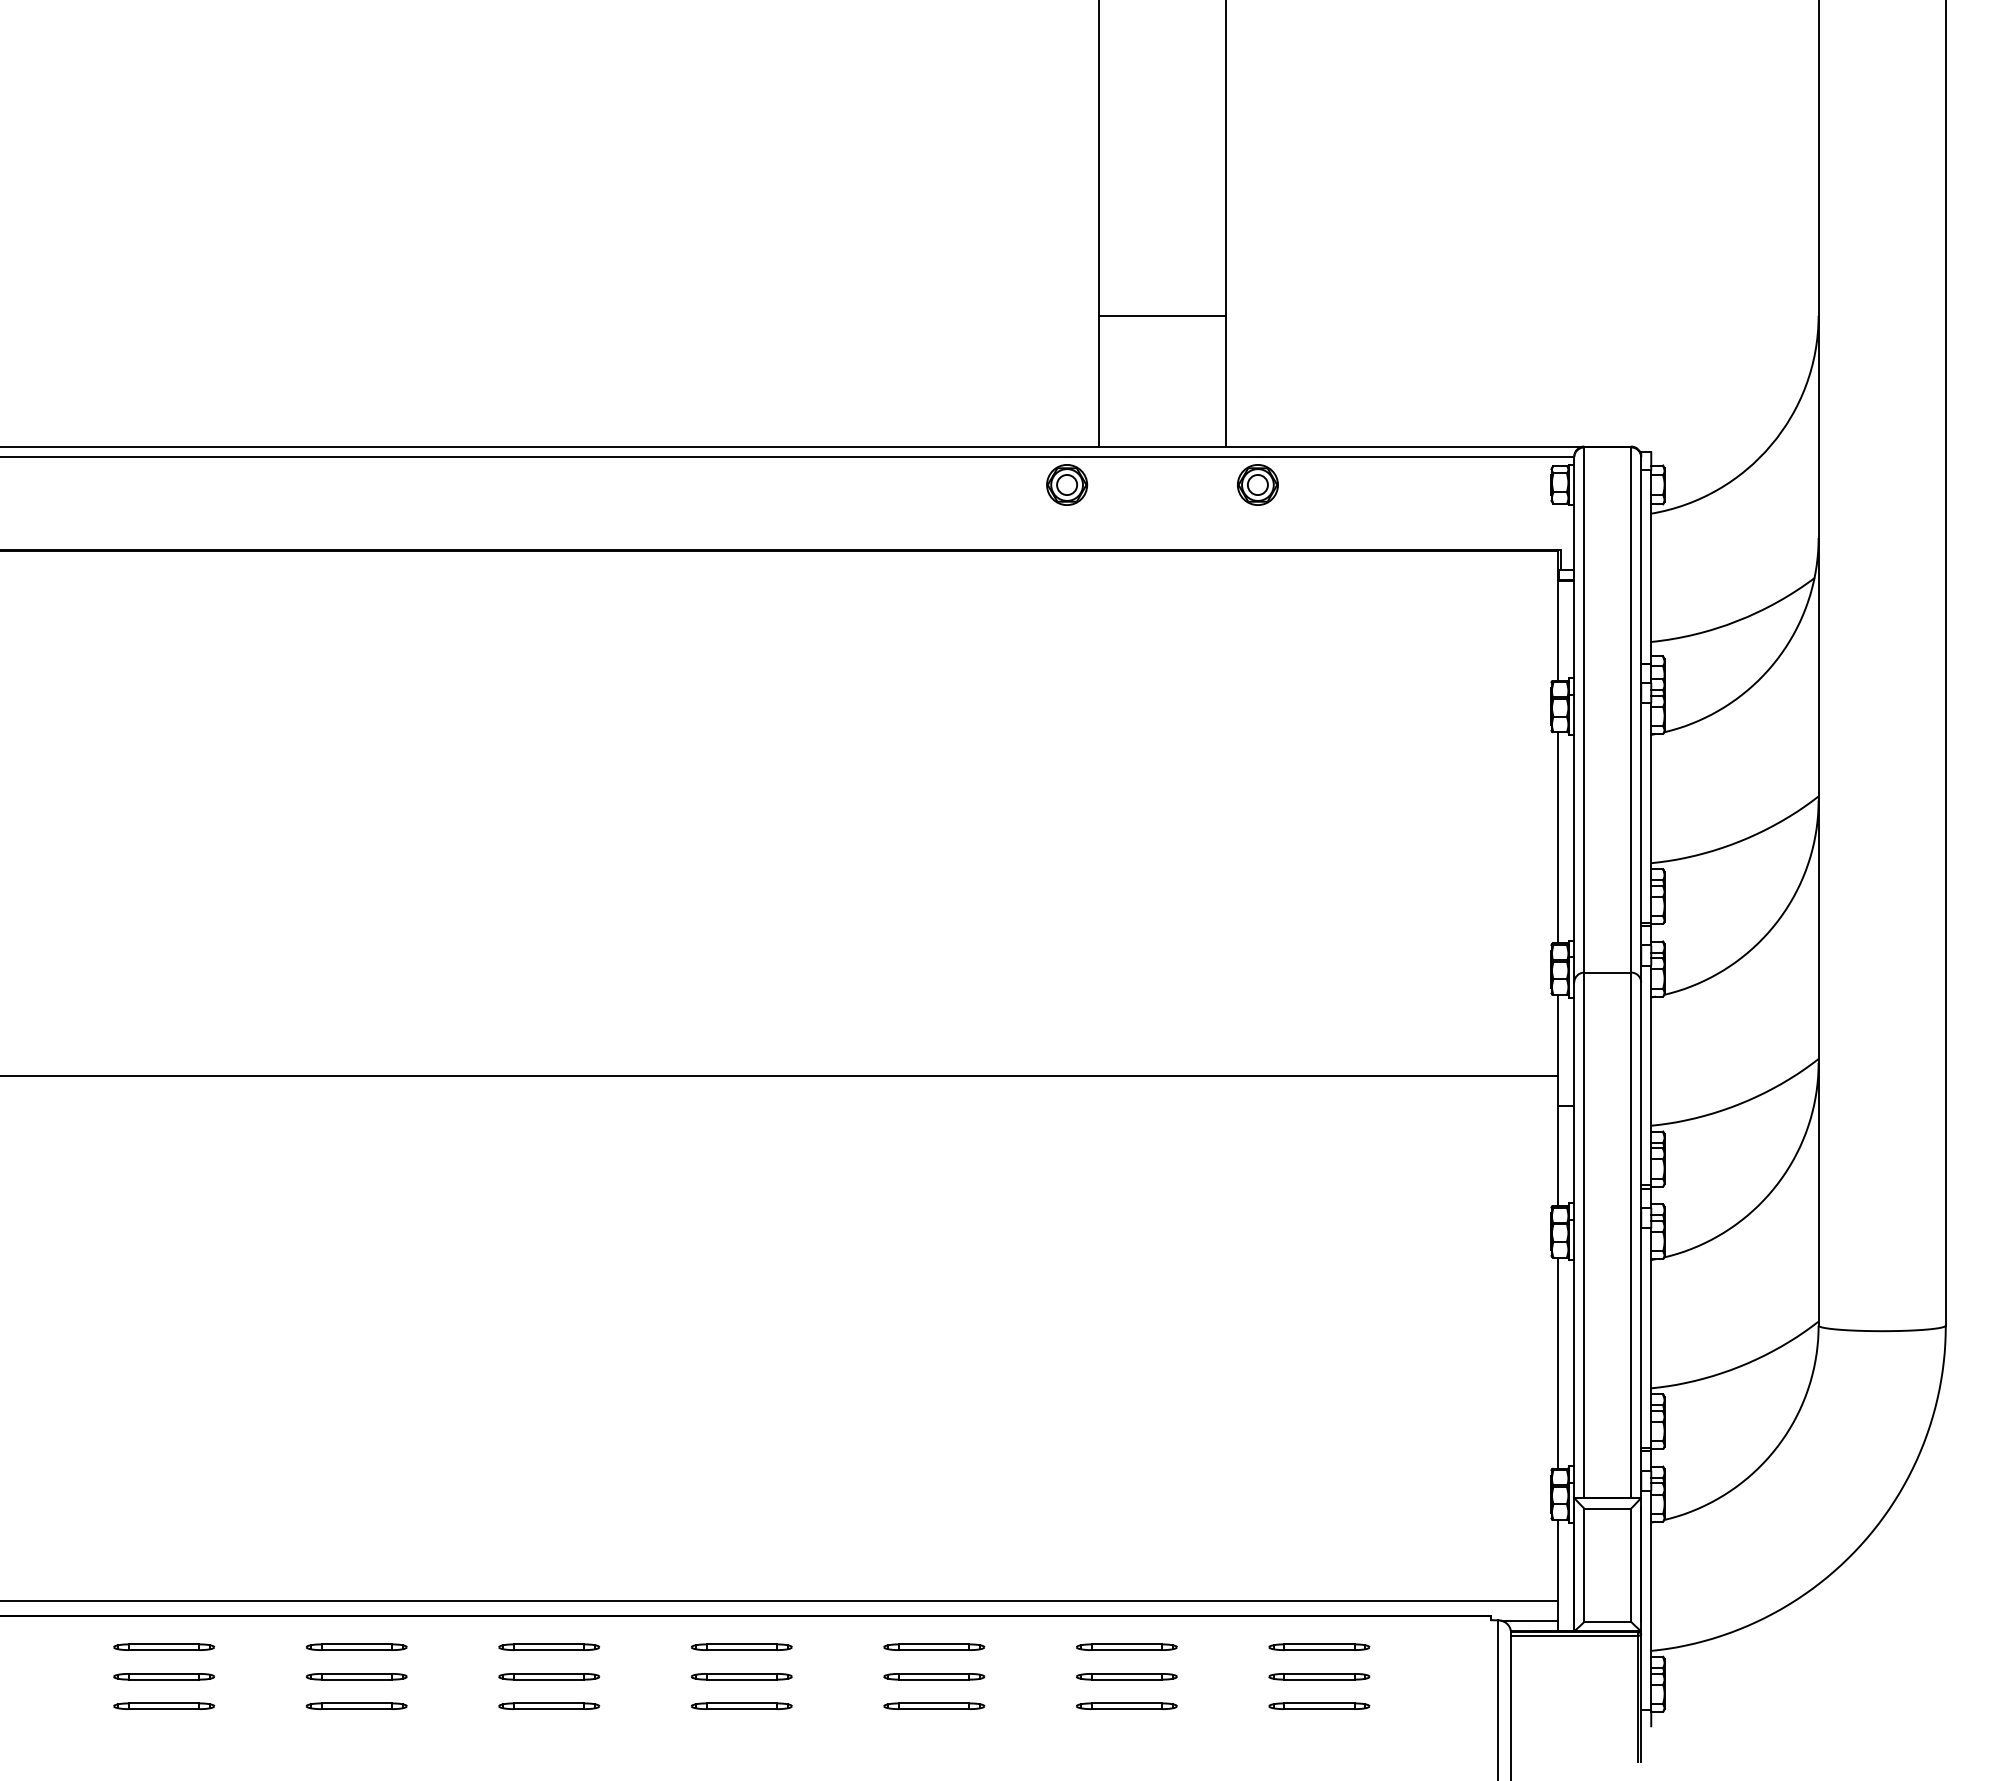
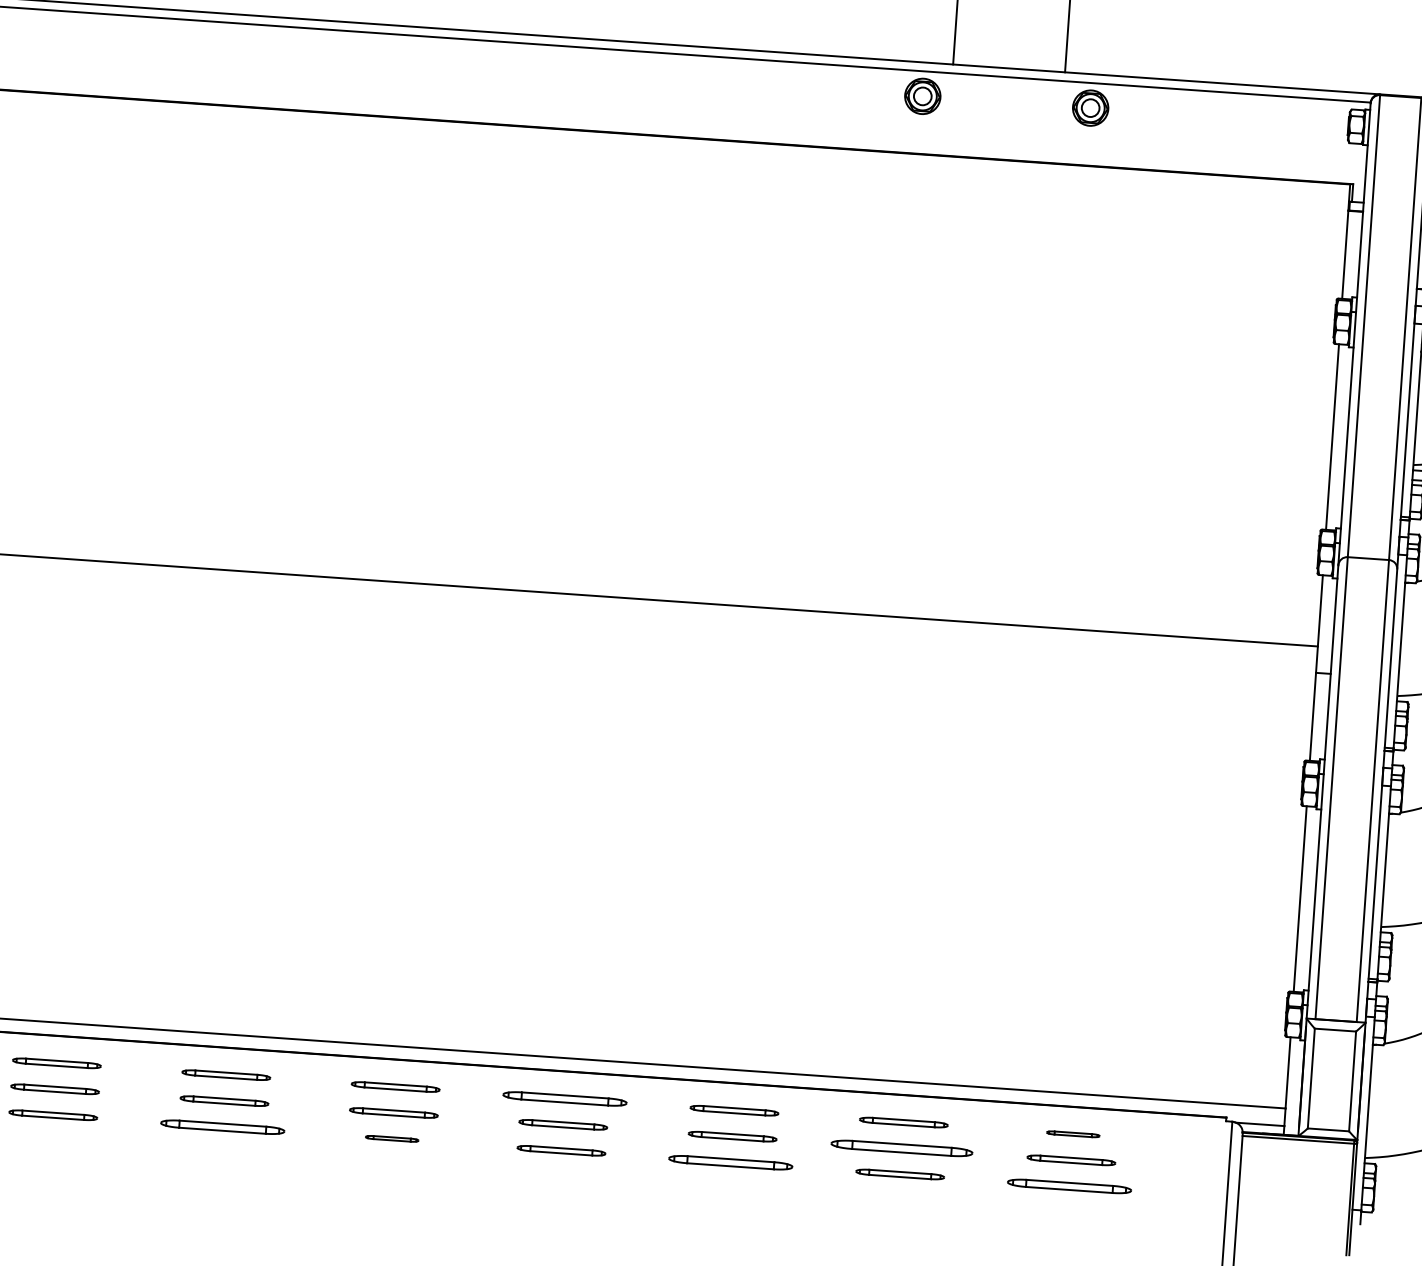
part: (741, 1646) -> (564, 1098), size x1.4
part: (1319, 1646) -> (1073, 1133), size x0.6
part: (1126, 1676) -> (901, 1148), size x1.6
part: (356, 1705) -> (222, 1126), size x1.4
part: (549, 1705) -> (392, 1138), size x0.6
part: (934, 1705) -> (731, 1161), size x1.4
part: (1319, 1705) -> (1069, 1185), size x1.4

